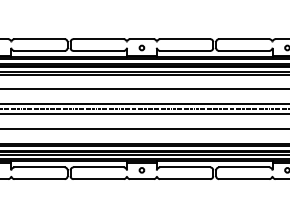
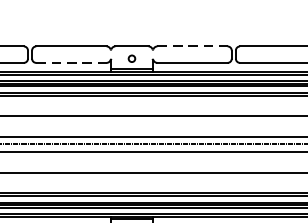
line: (185, 39) -> (192, 46), solid -> dashed
line: (99, 50) -> (72, 62), solid -> dashed

